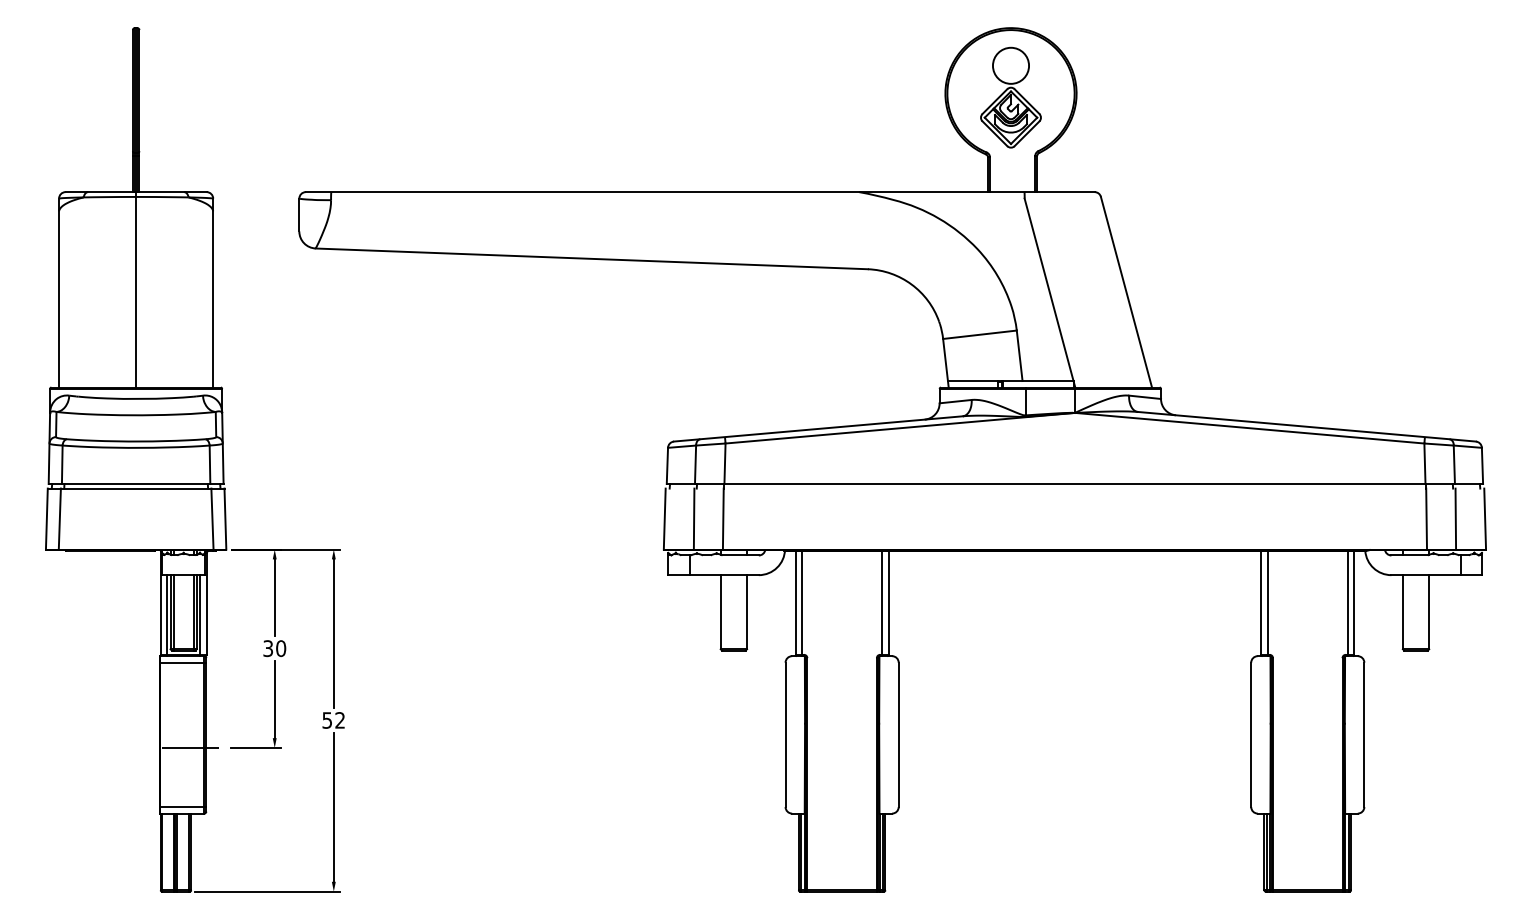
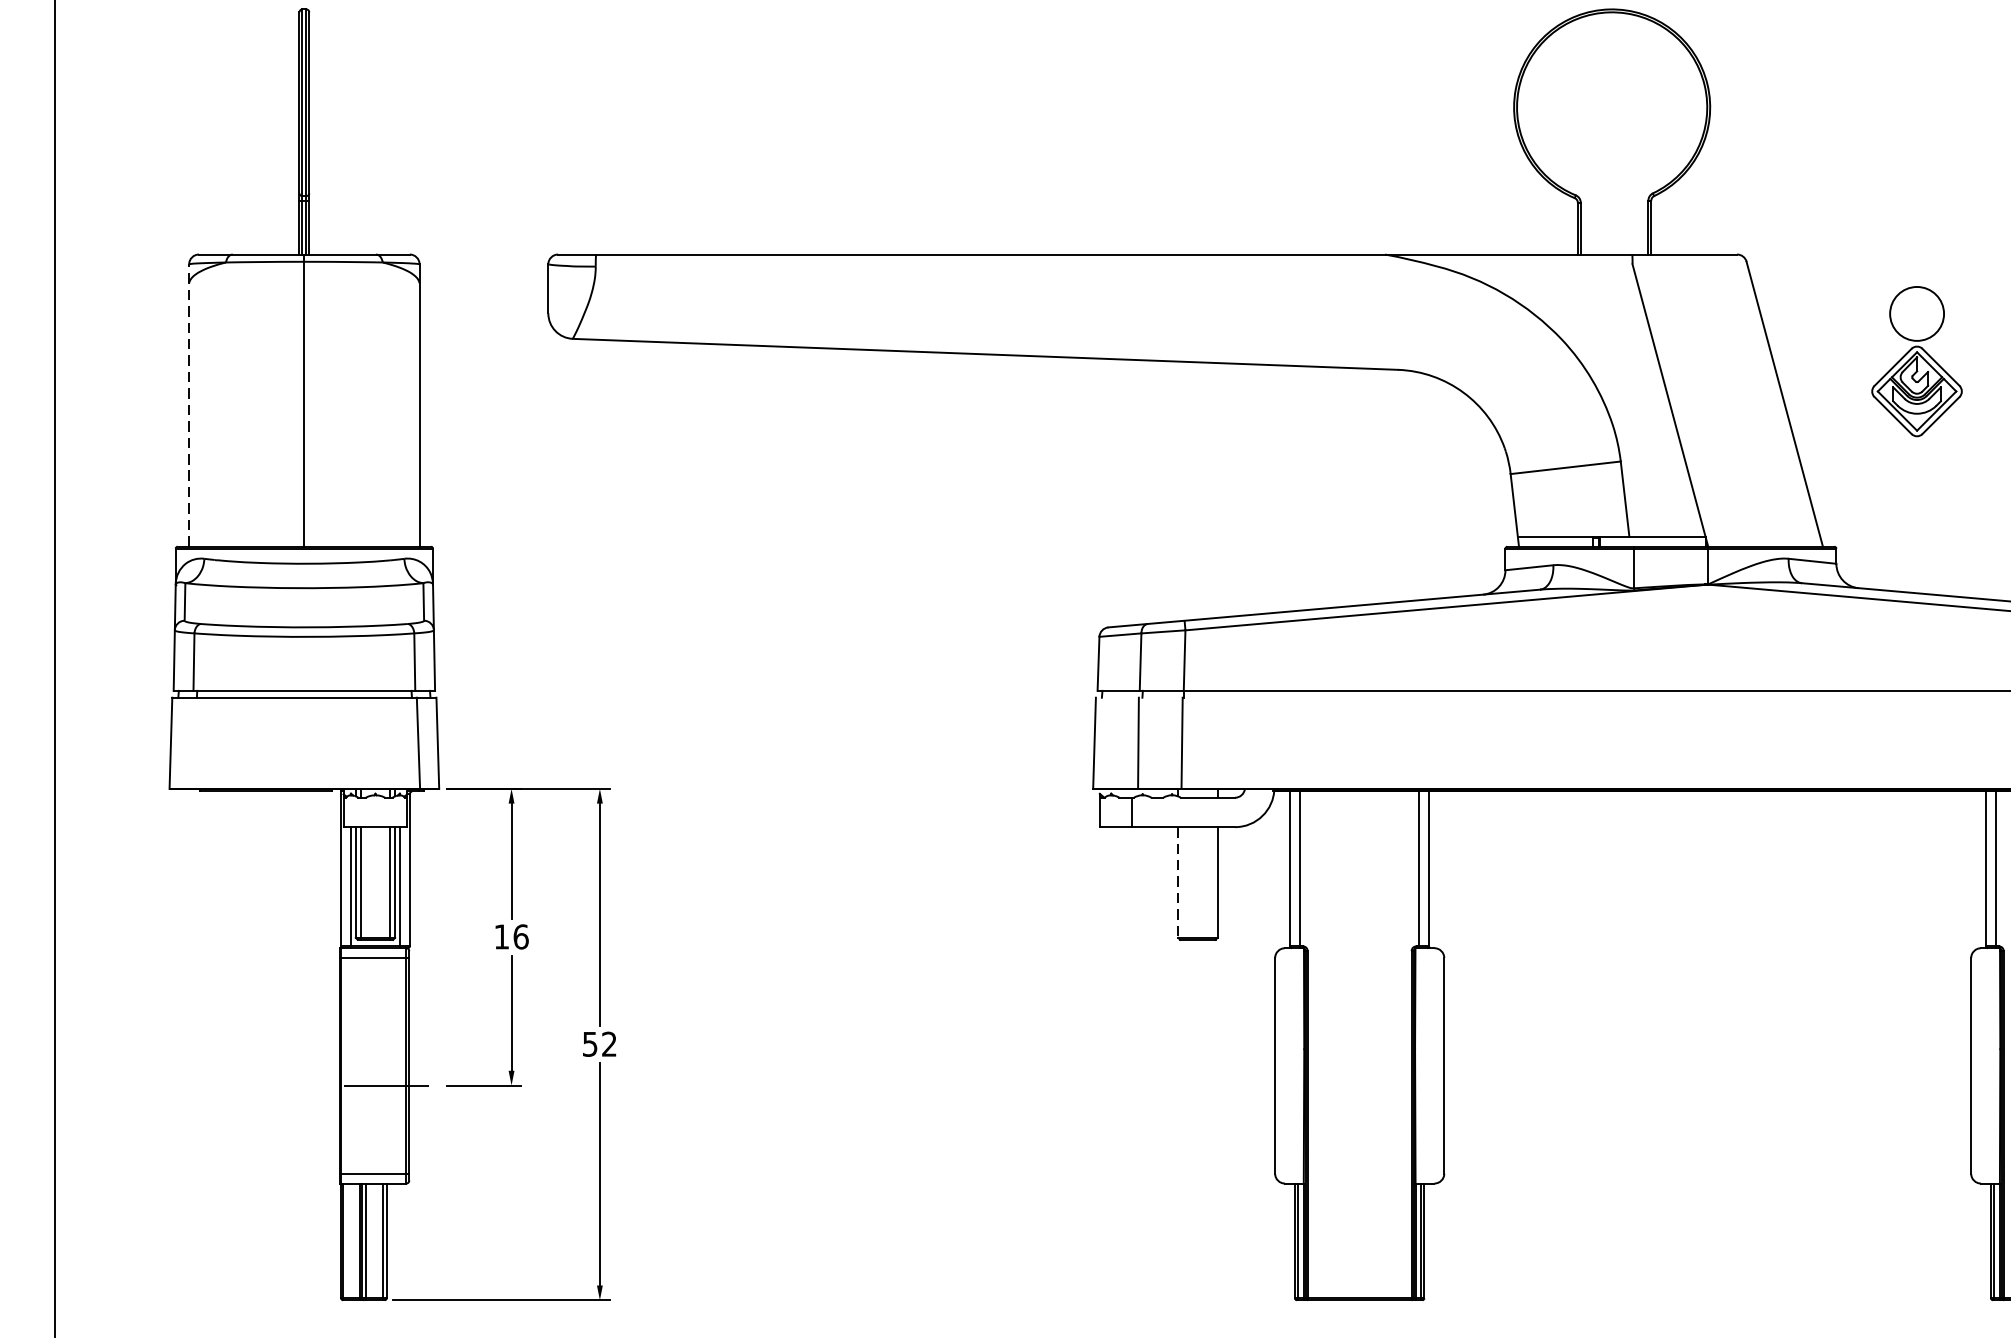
part: (1010, 97) -> (1916, 361), moved
line: (59, 292) -> (189, 404), solid -> dashed
line: (59, 518) -> (189, 742), removed
line: (720, 612) -> (1177, 882), solid -> dashed
text: (274, 648) -> (511, 936), 30 -> 16

